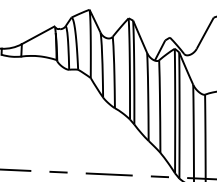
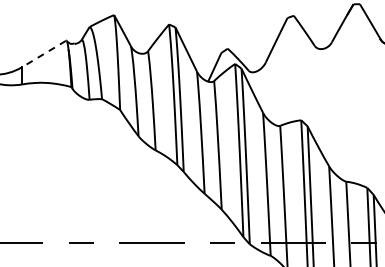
line: (38, 35) -> (44, 54), solid -> dashed

